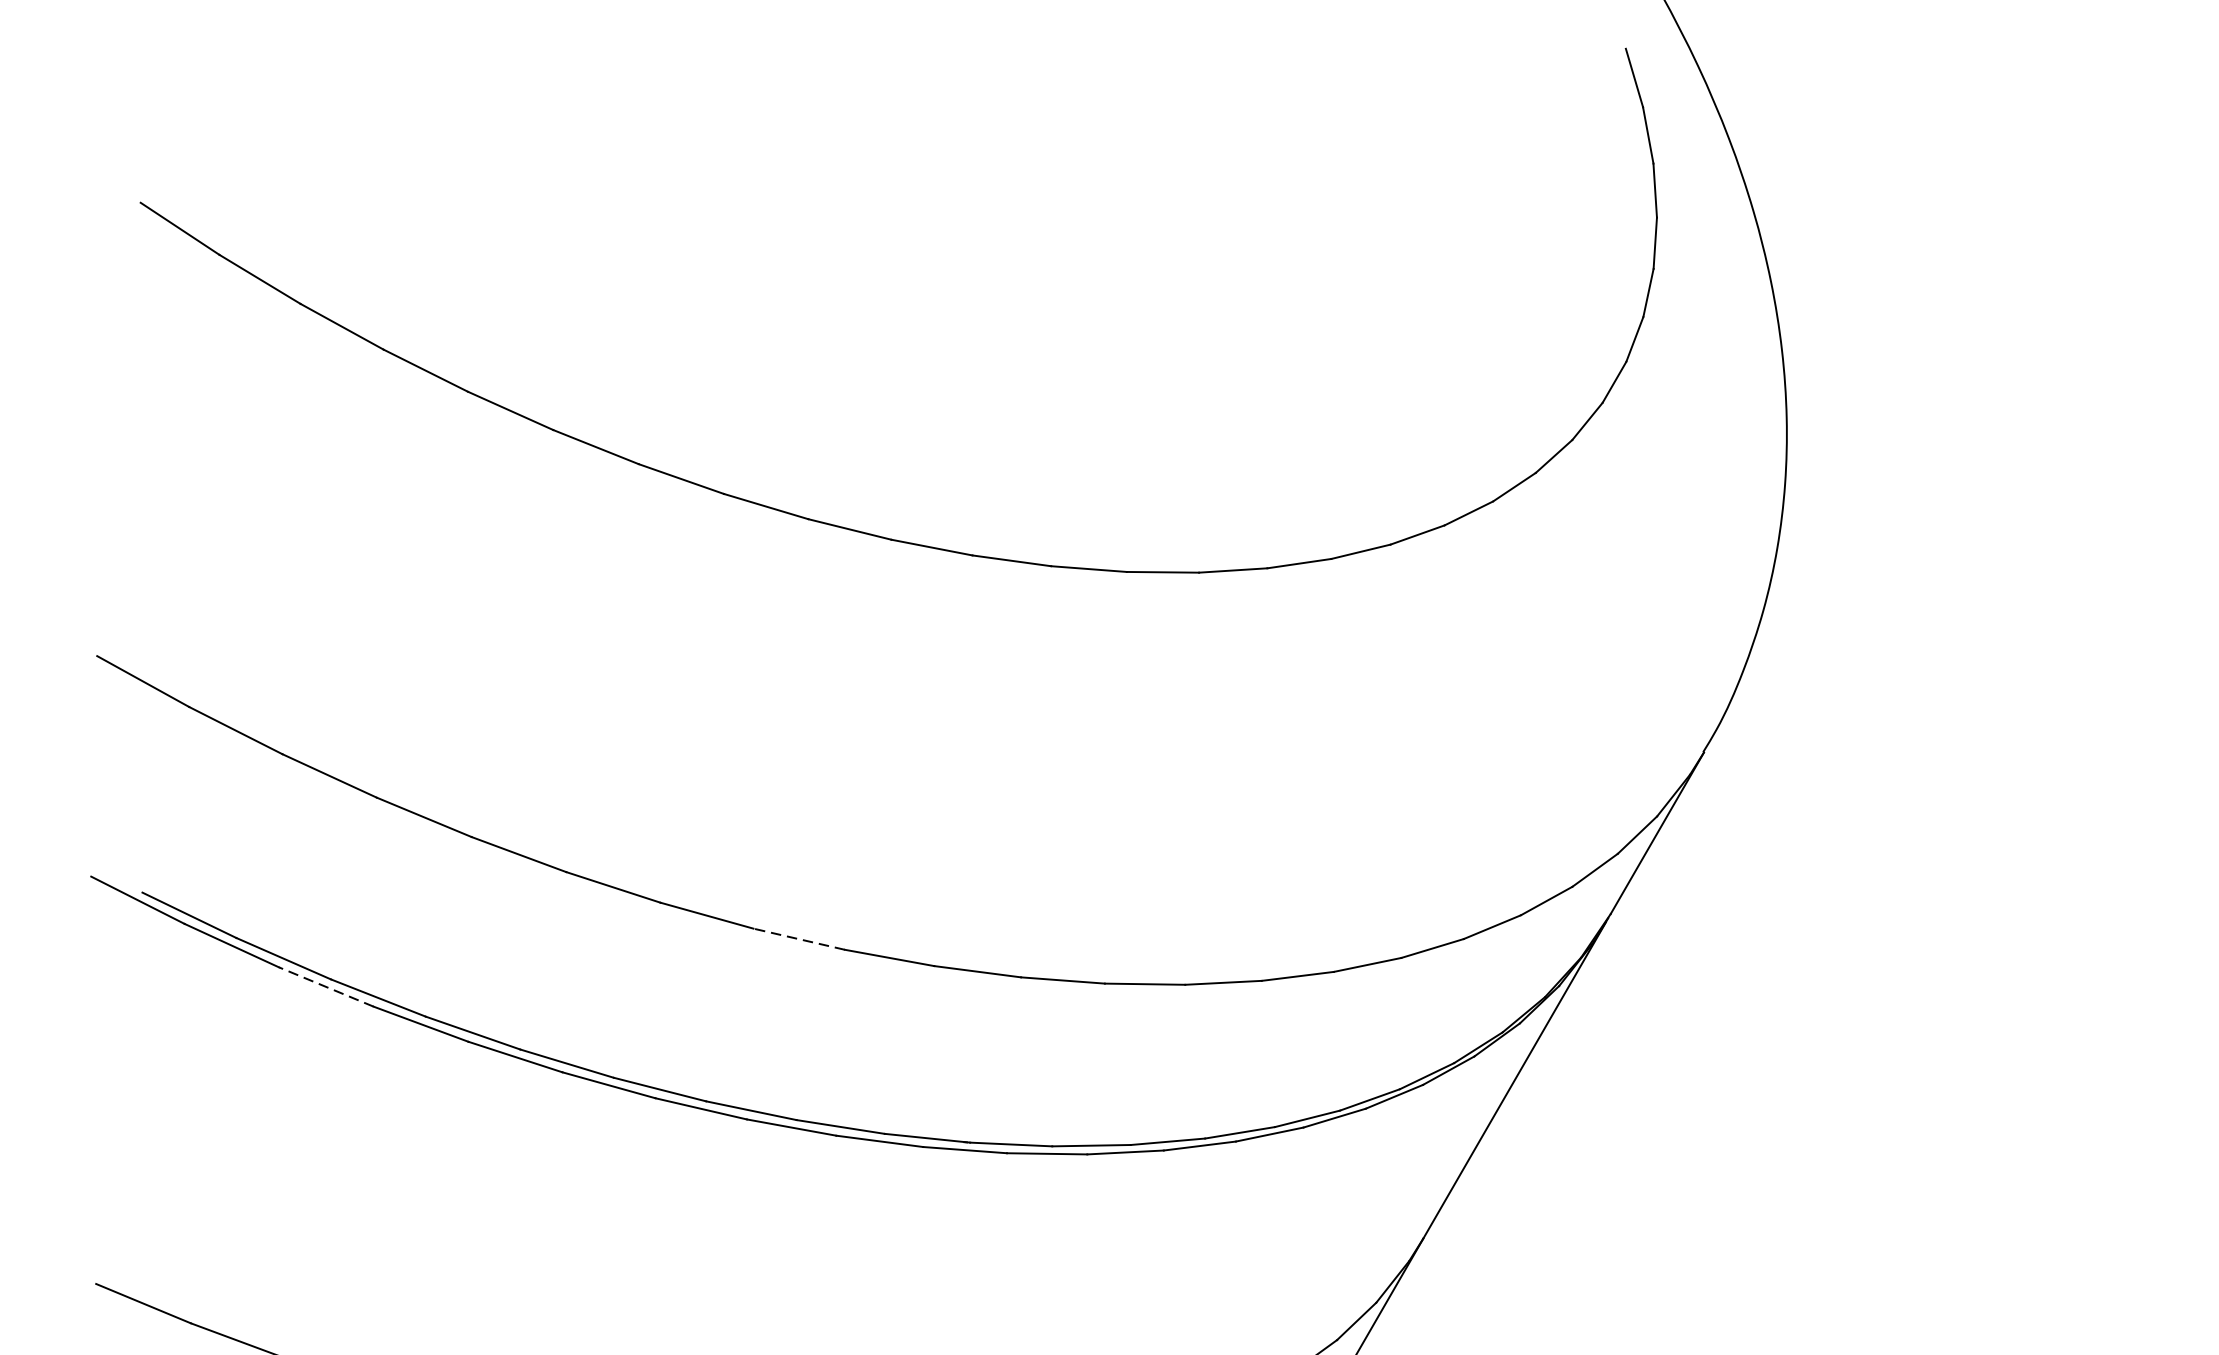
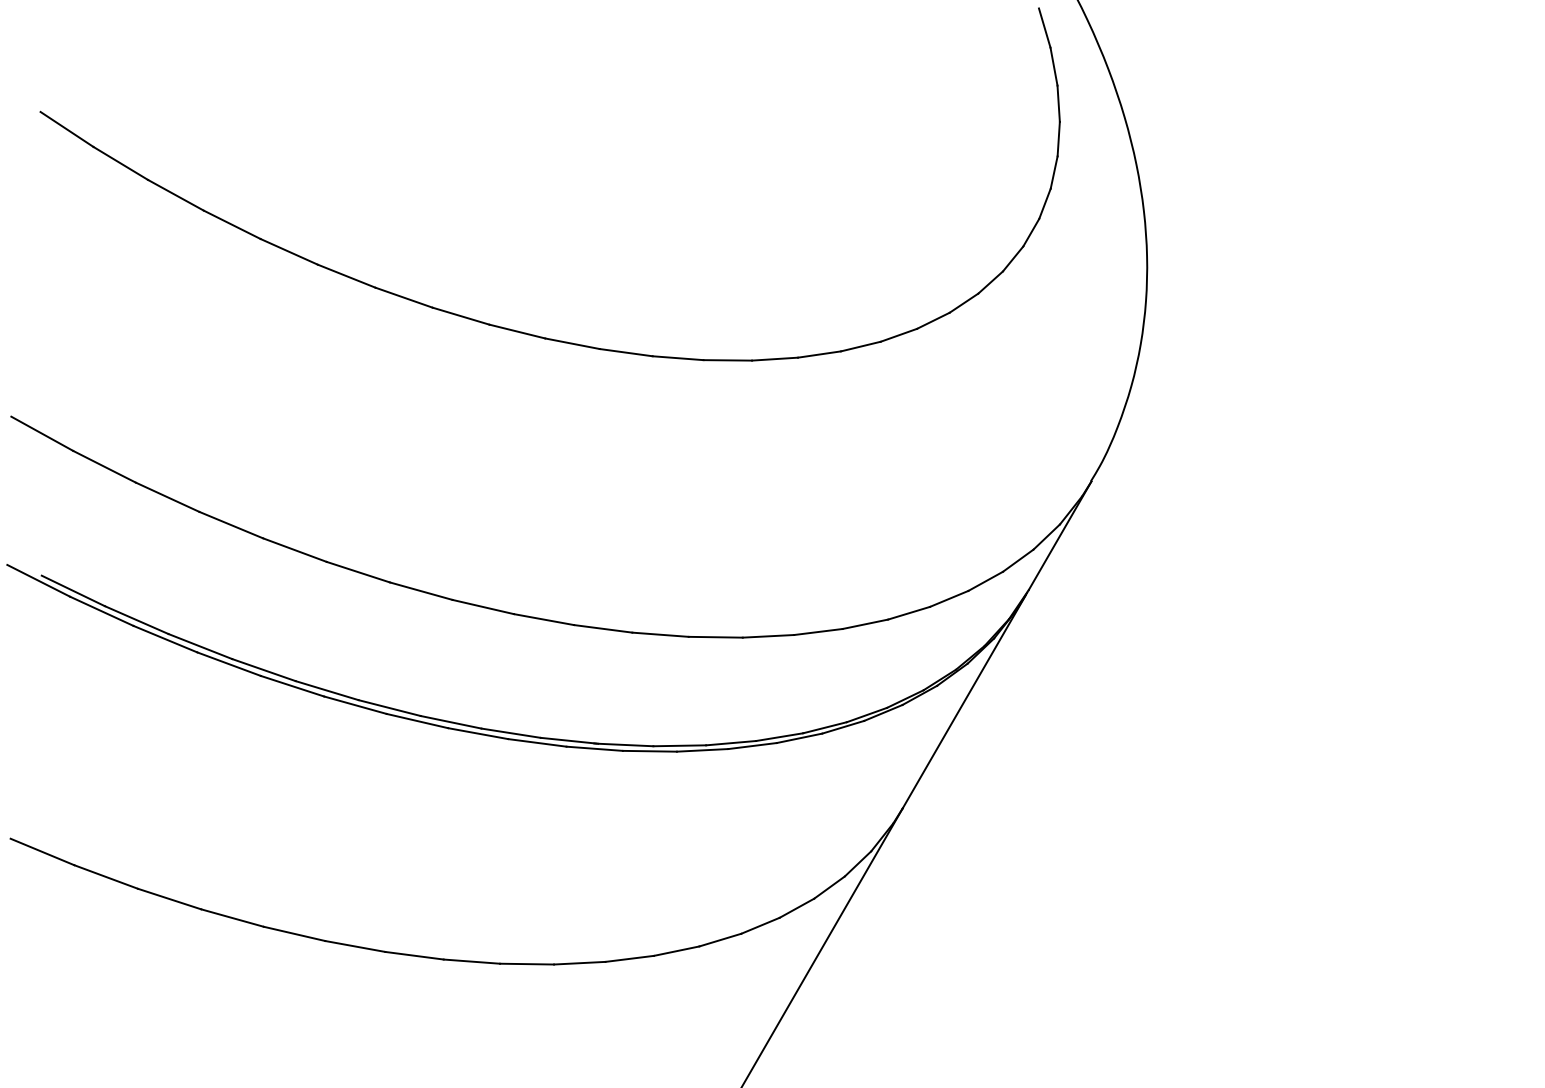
line: (799, 939) -> (483, 607), dashed -> solid
line: (325, 986) -> (164, 638), dashed -> solid

